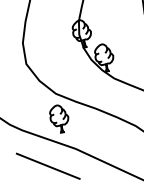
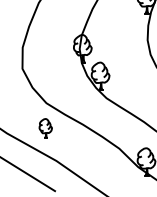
part: (59, 118) -> (45, 128), size x0.7

